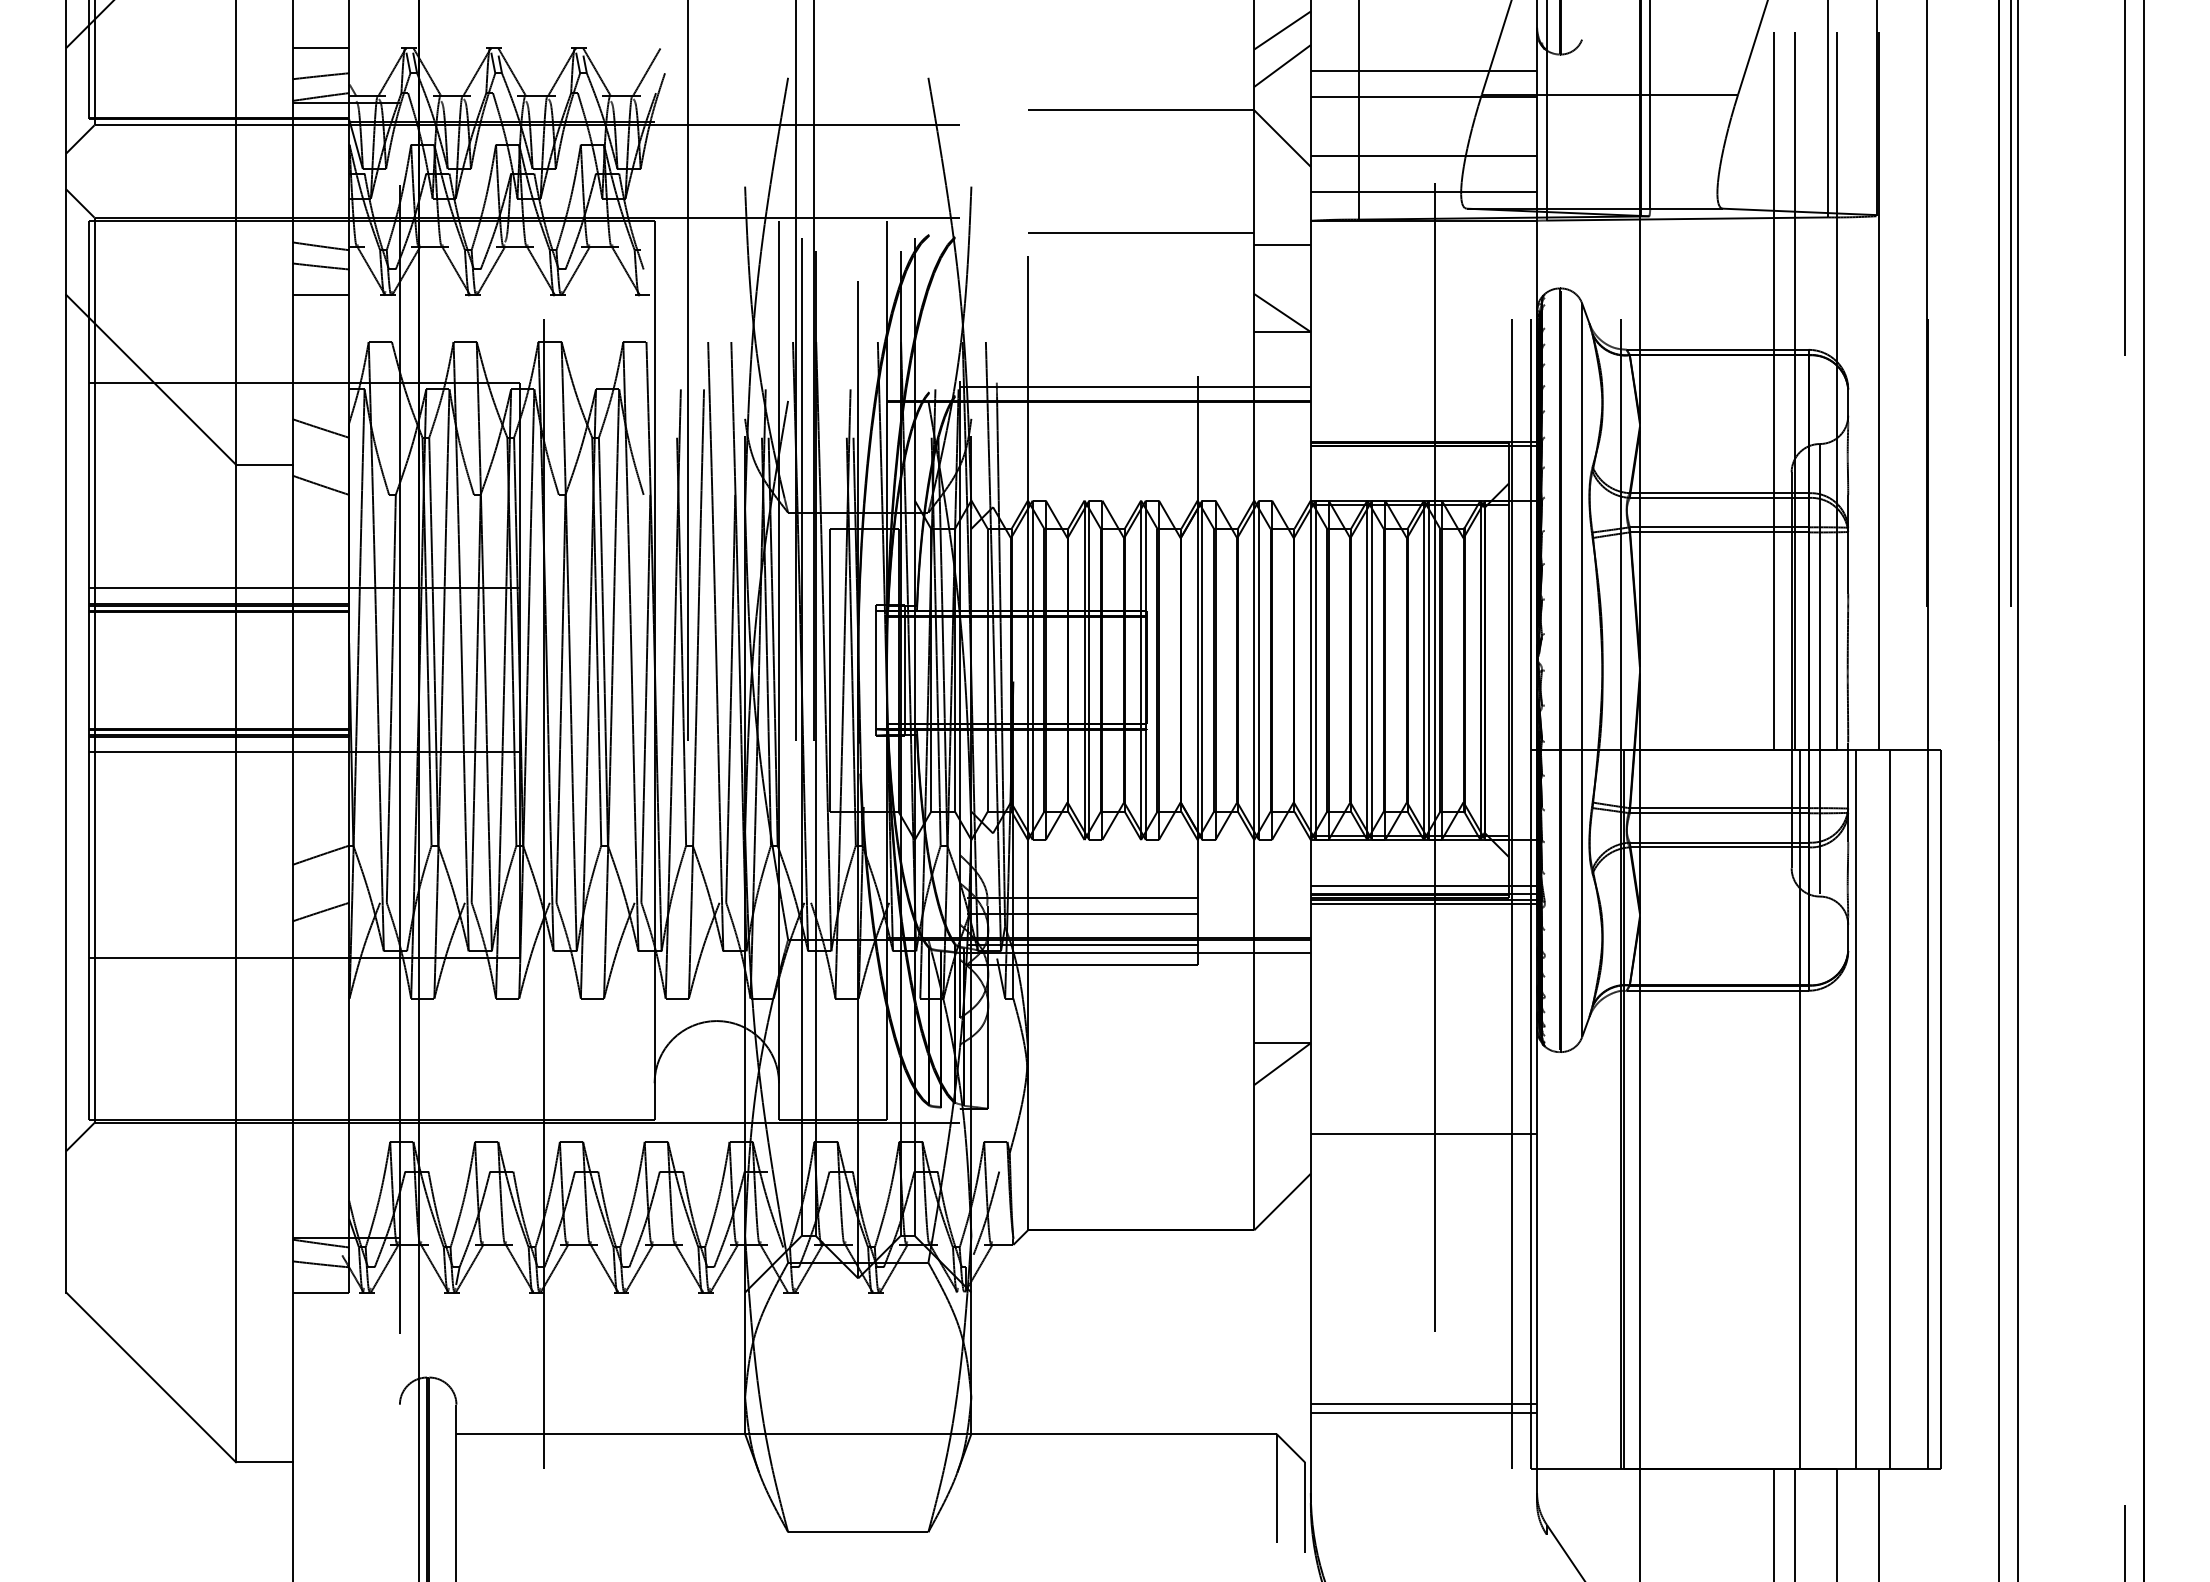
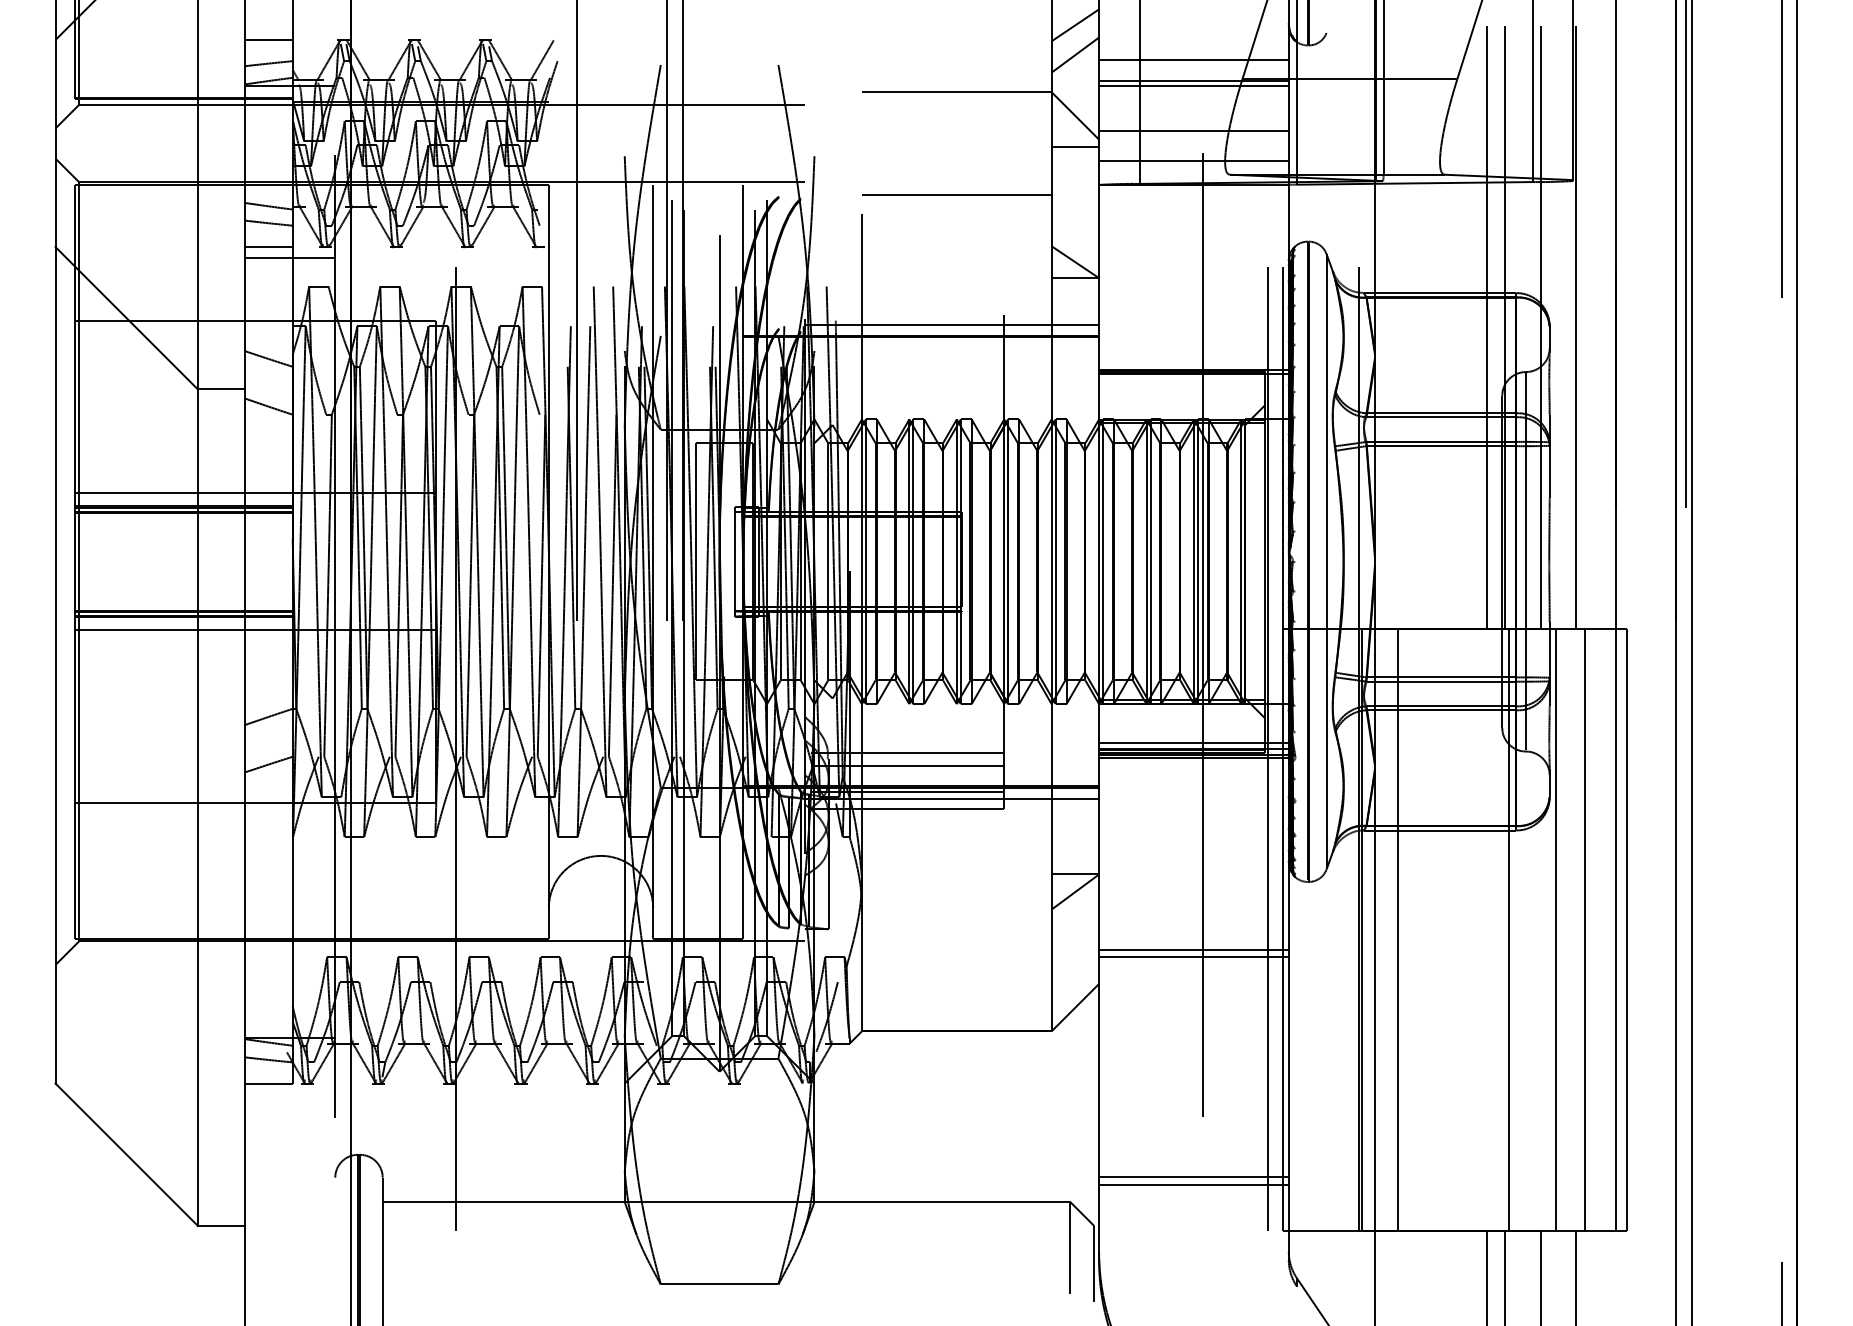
line: (1423, 102) -> (1193, 85), added
line: (1282, 245) -> (1075, 147), moved
line: (345, 308) -> (289, 258), added
line: (1667, 1109) -> (1398, 930), added
line: (1423, 1141) -> (1193, 956), added

